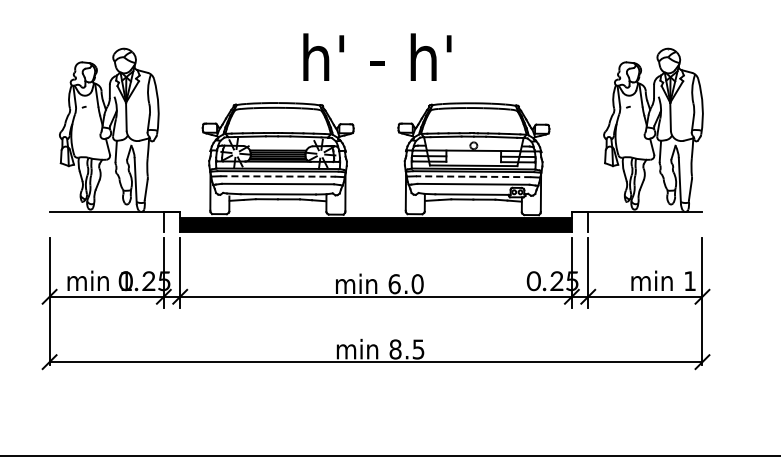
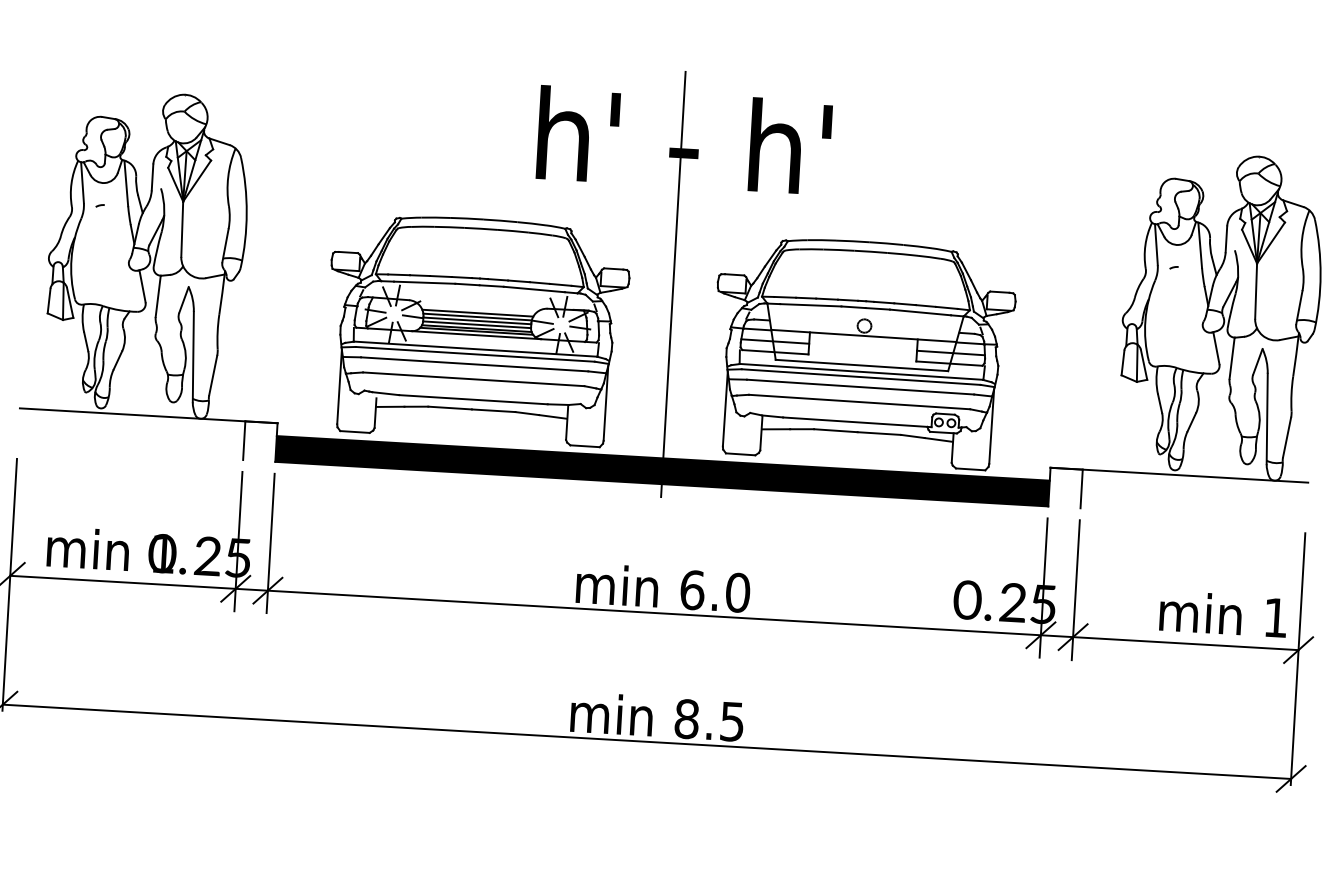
line: (376, 130) -> (674, 284), added
line: (278, 176) -> (475, 364), dashed -> solid
line: (473, 176) -> (860, 386), dashed -> solid

